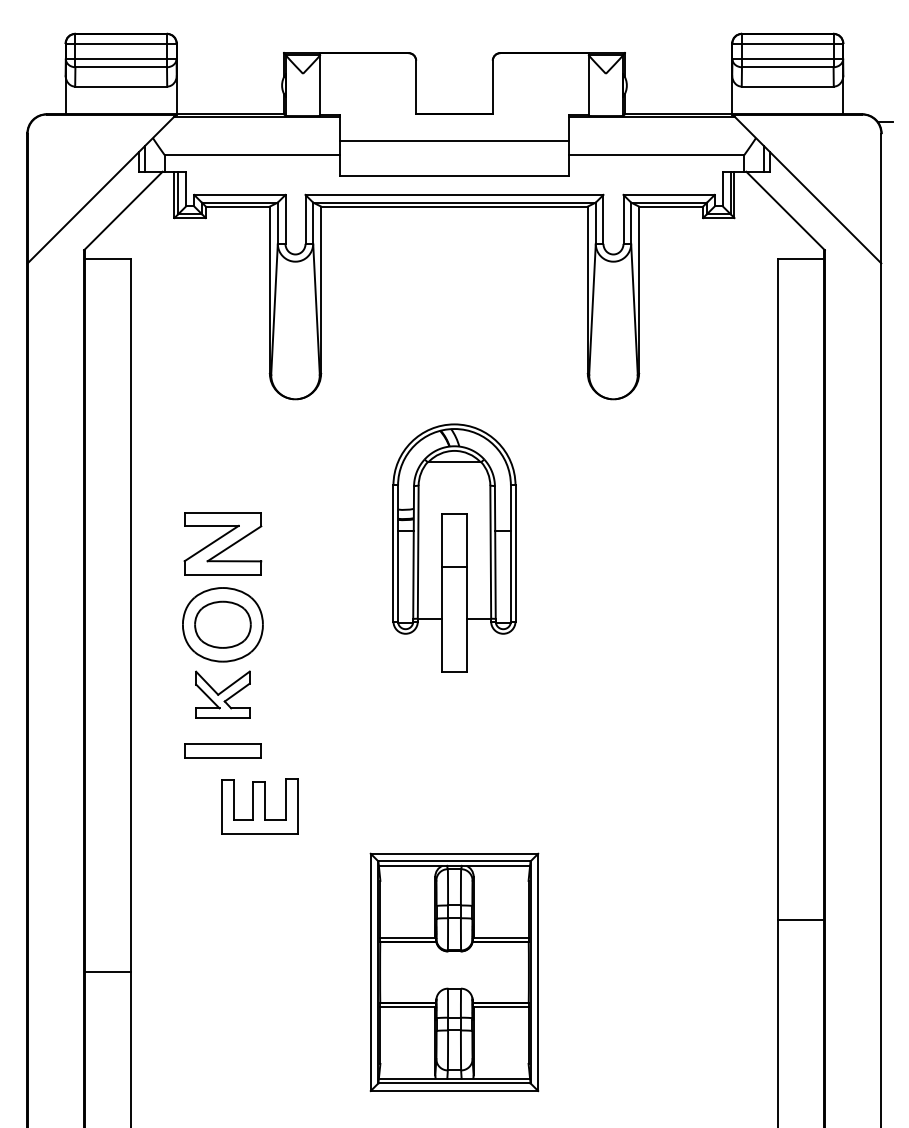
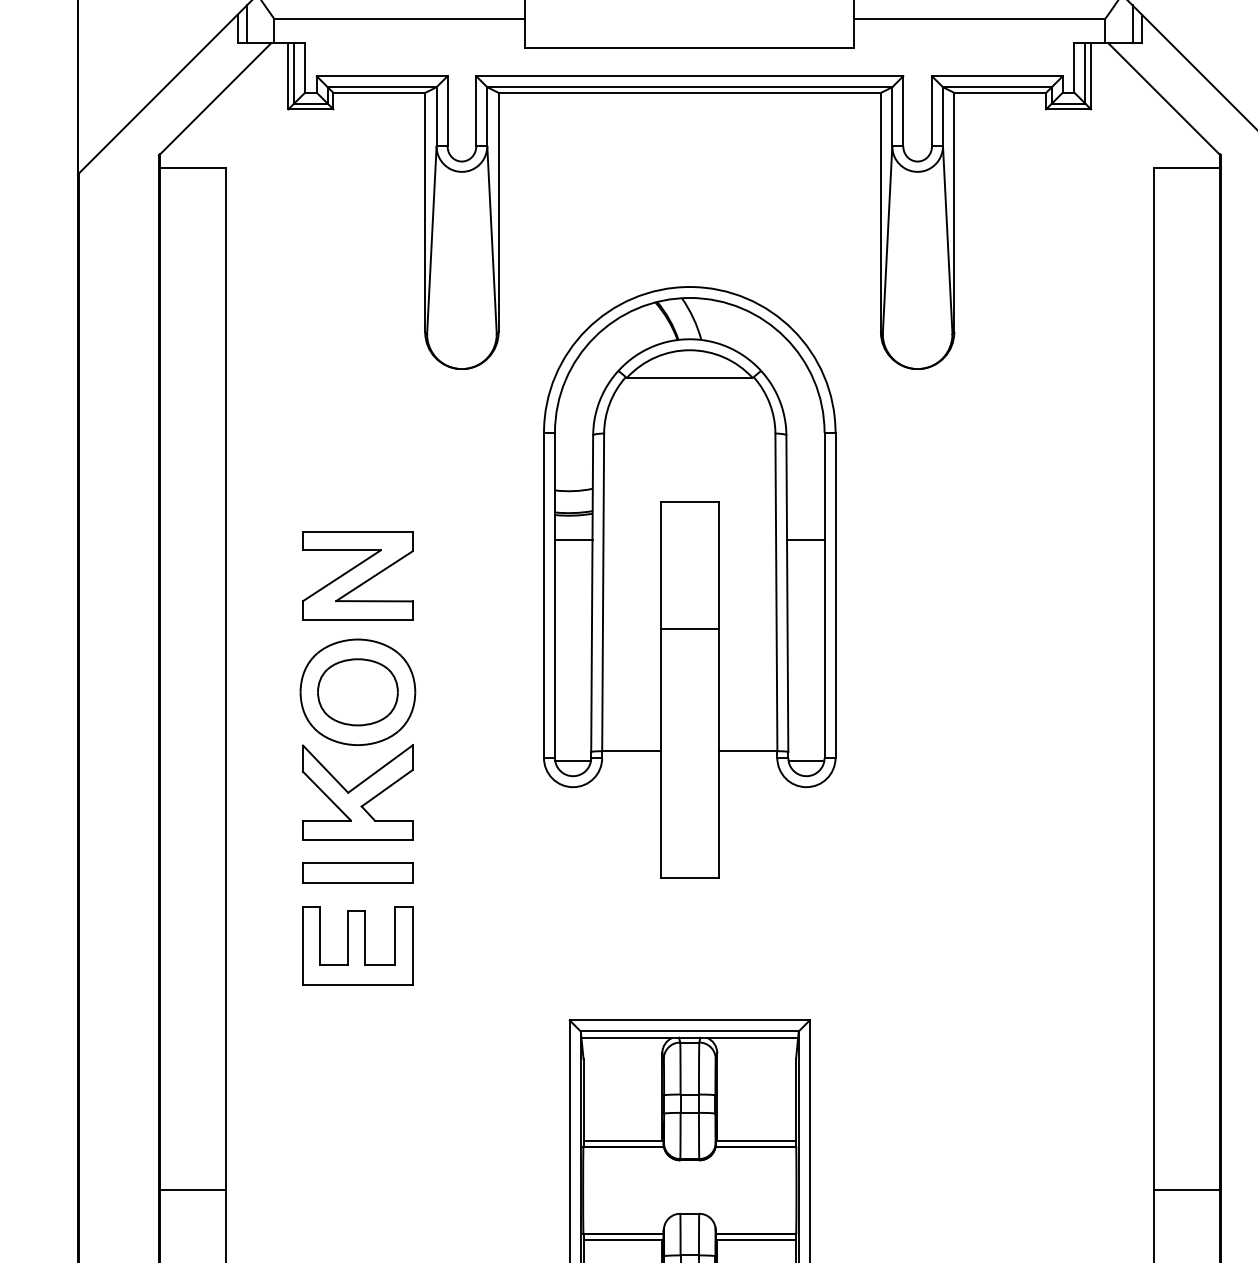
part: (454, 547) -> (689, 581), size x1.67
part: (222, 694) -> (357, 792), size x1.43
part: (259, 806) -> (357, 945), moved
line: (801, 920) -> (1187, 1190), moved

